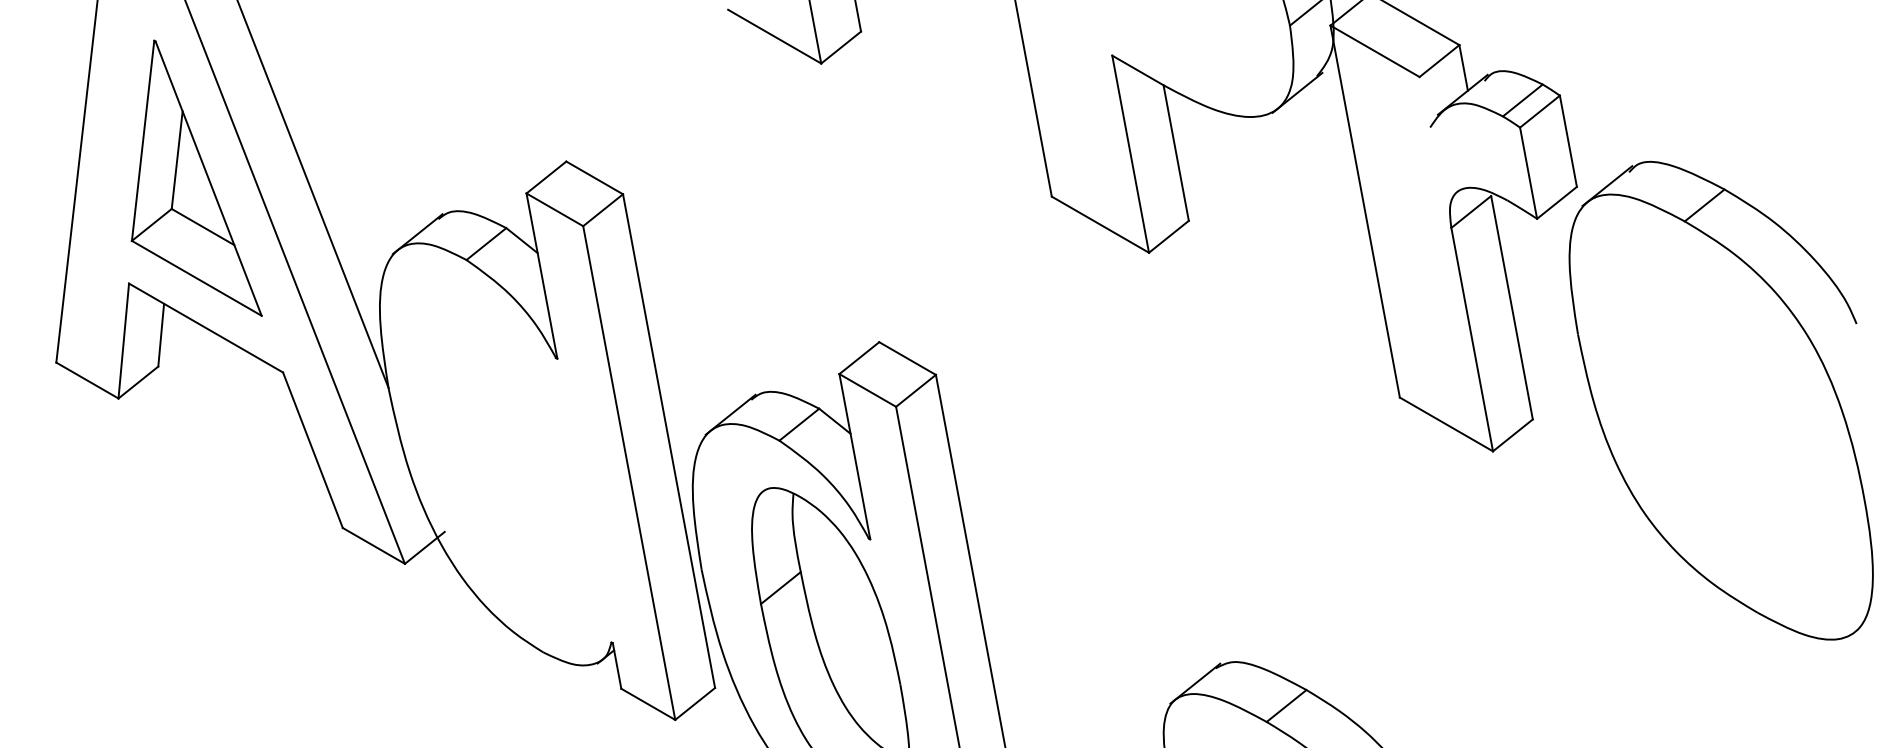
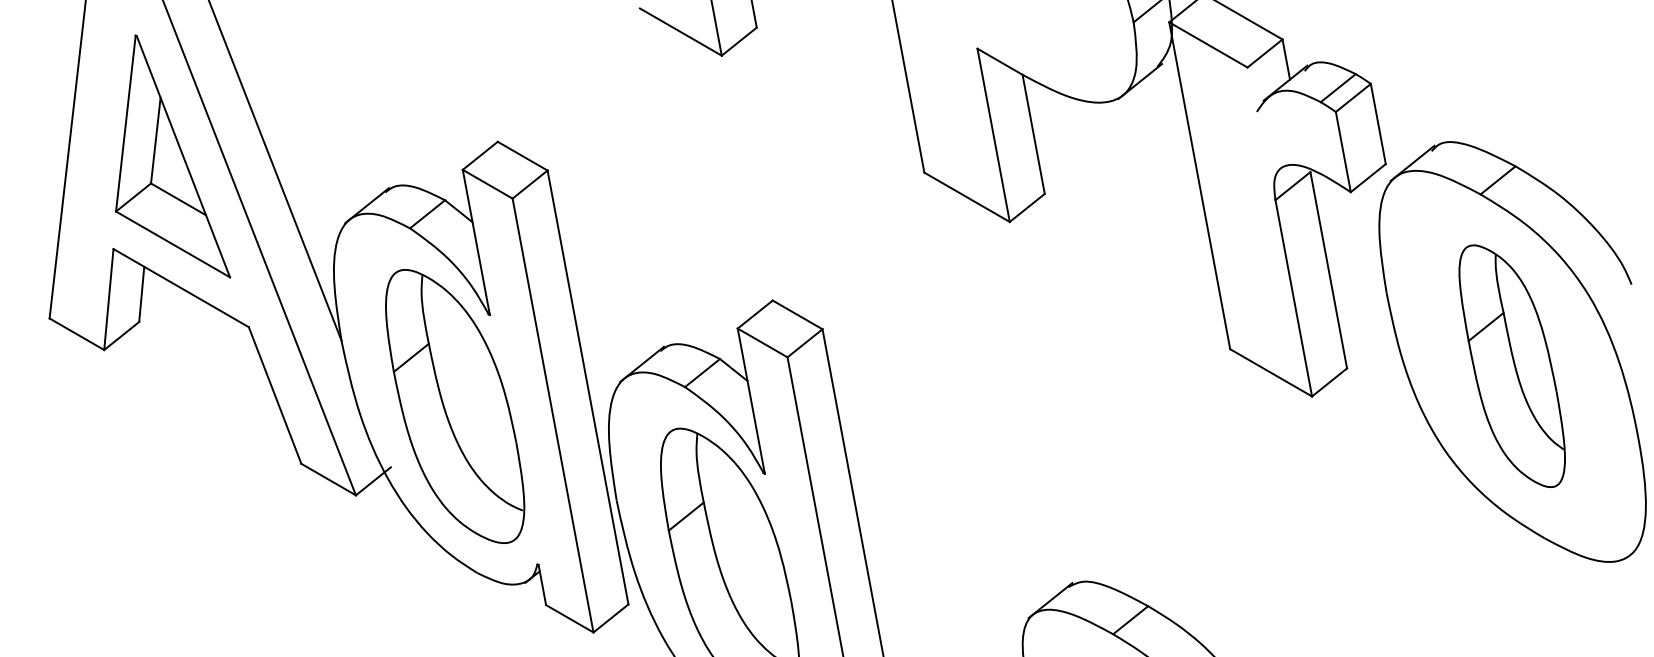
part: (1719, 416) -> (1511, 365), added
part: (518, 462) -> (455, 406), added

